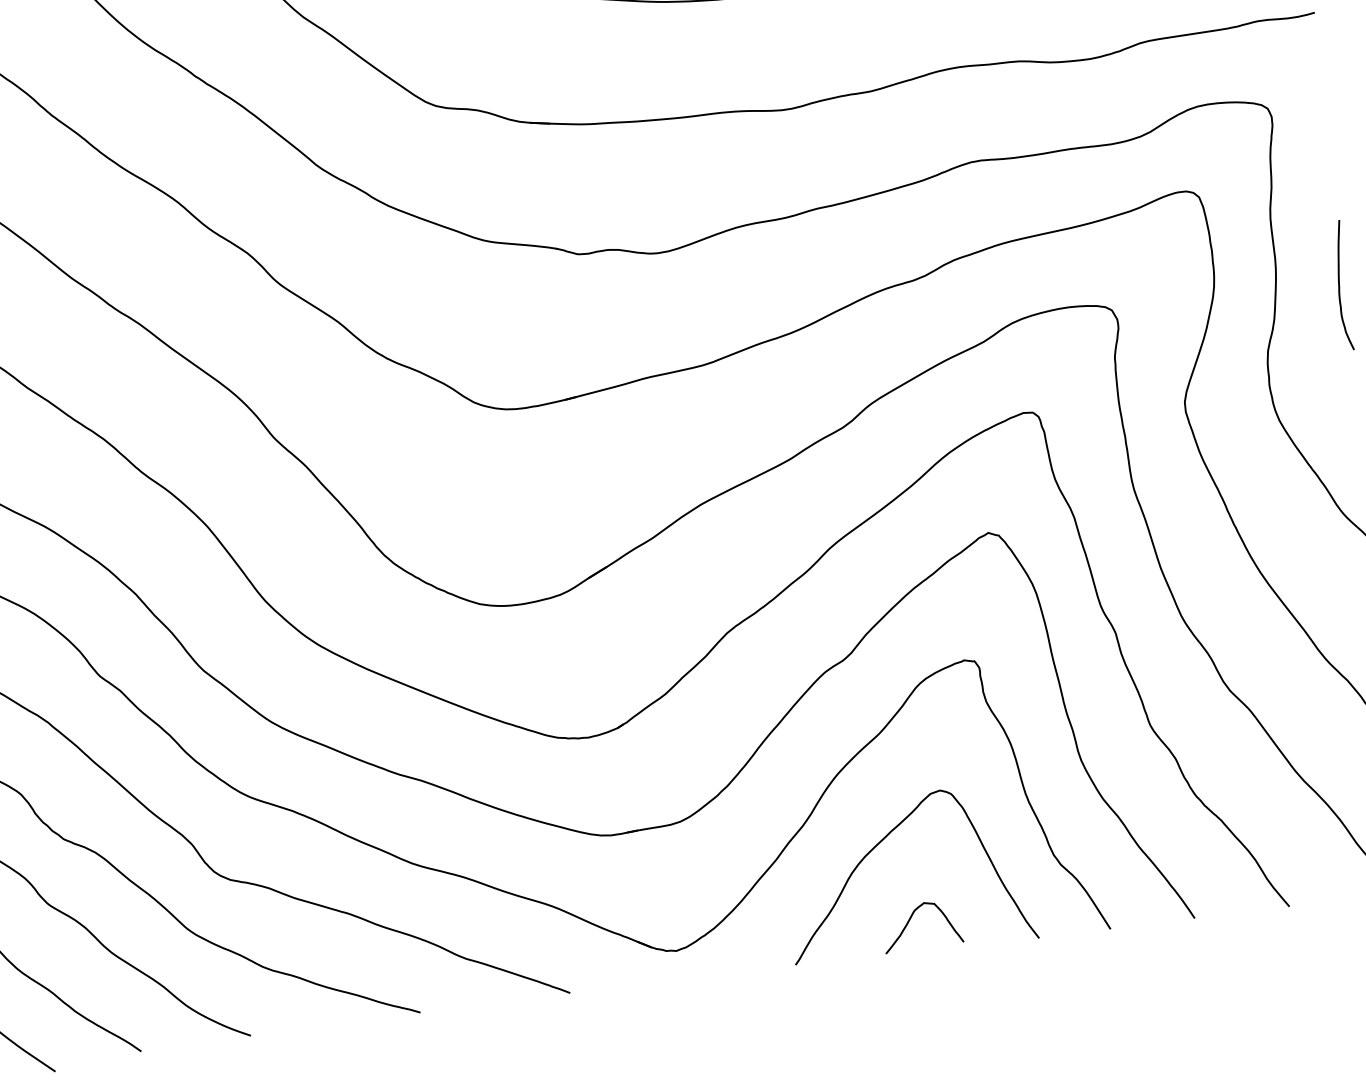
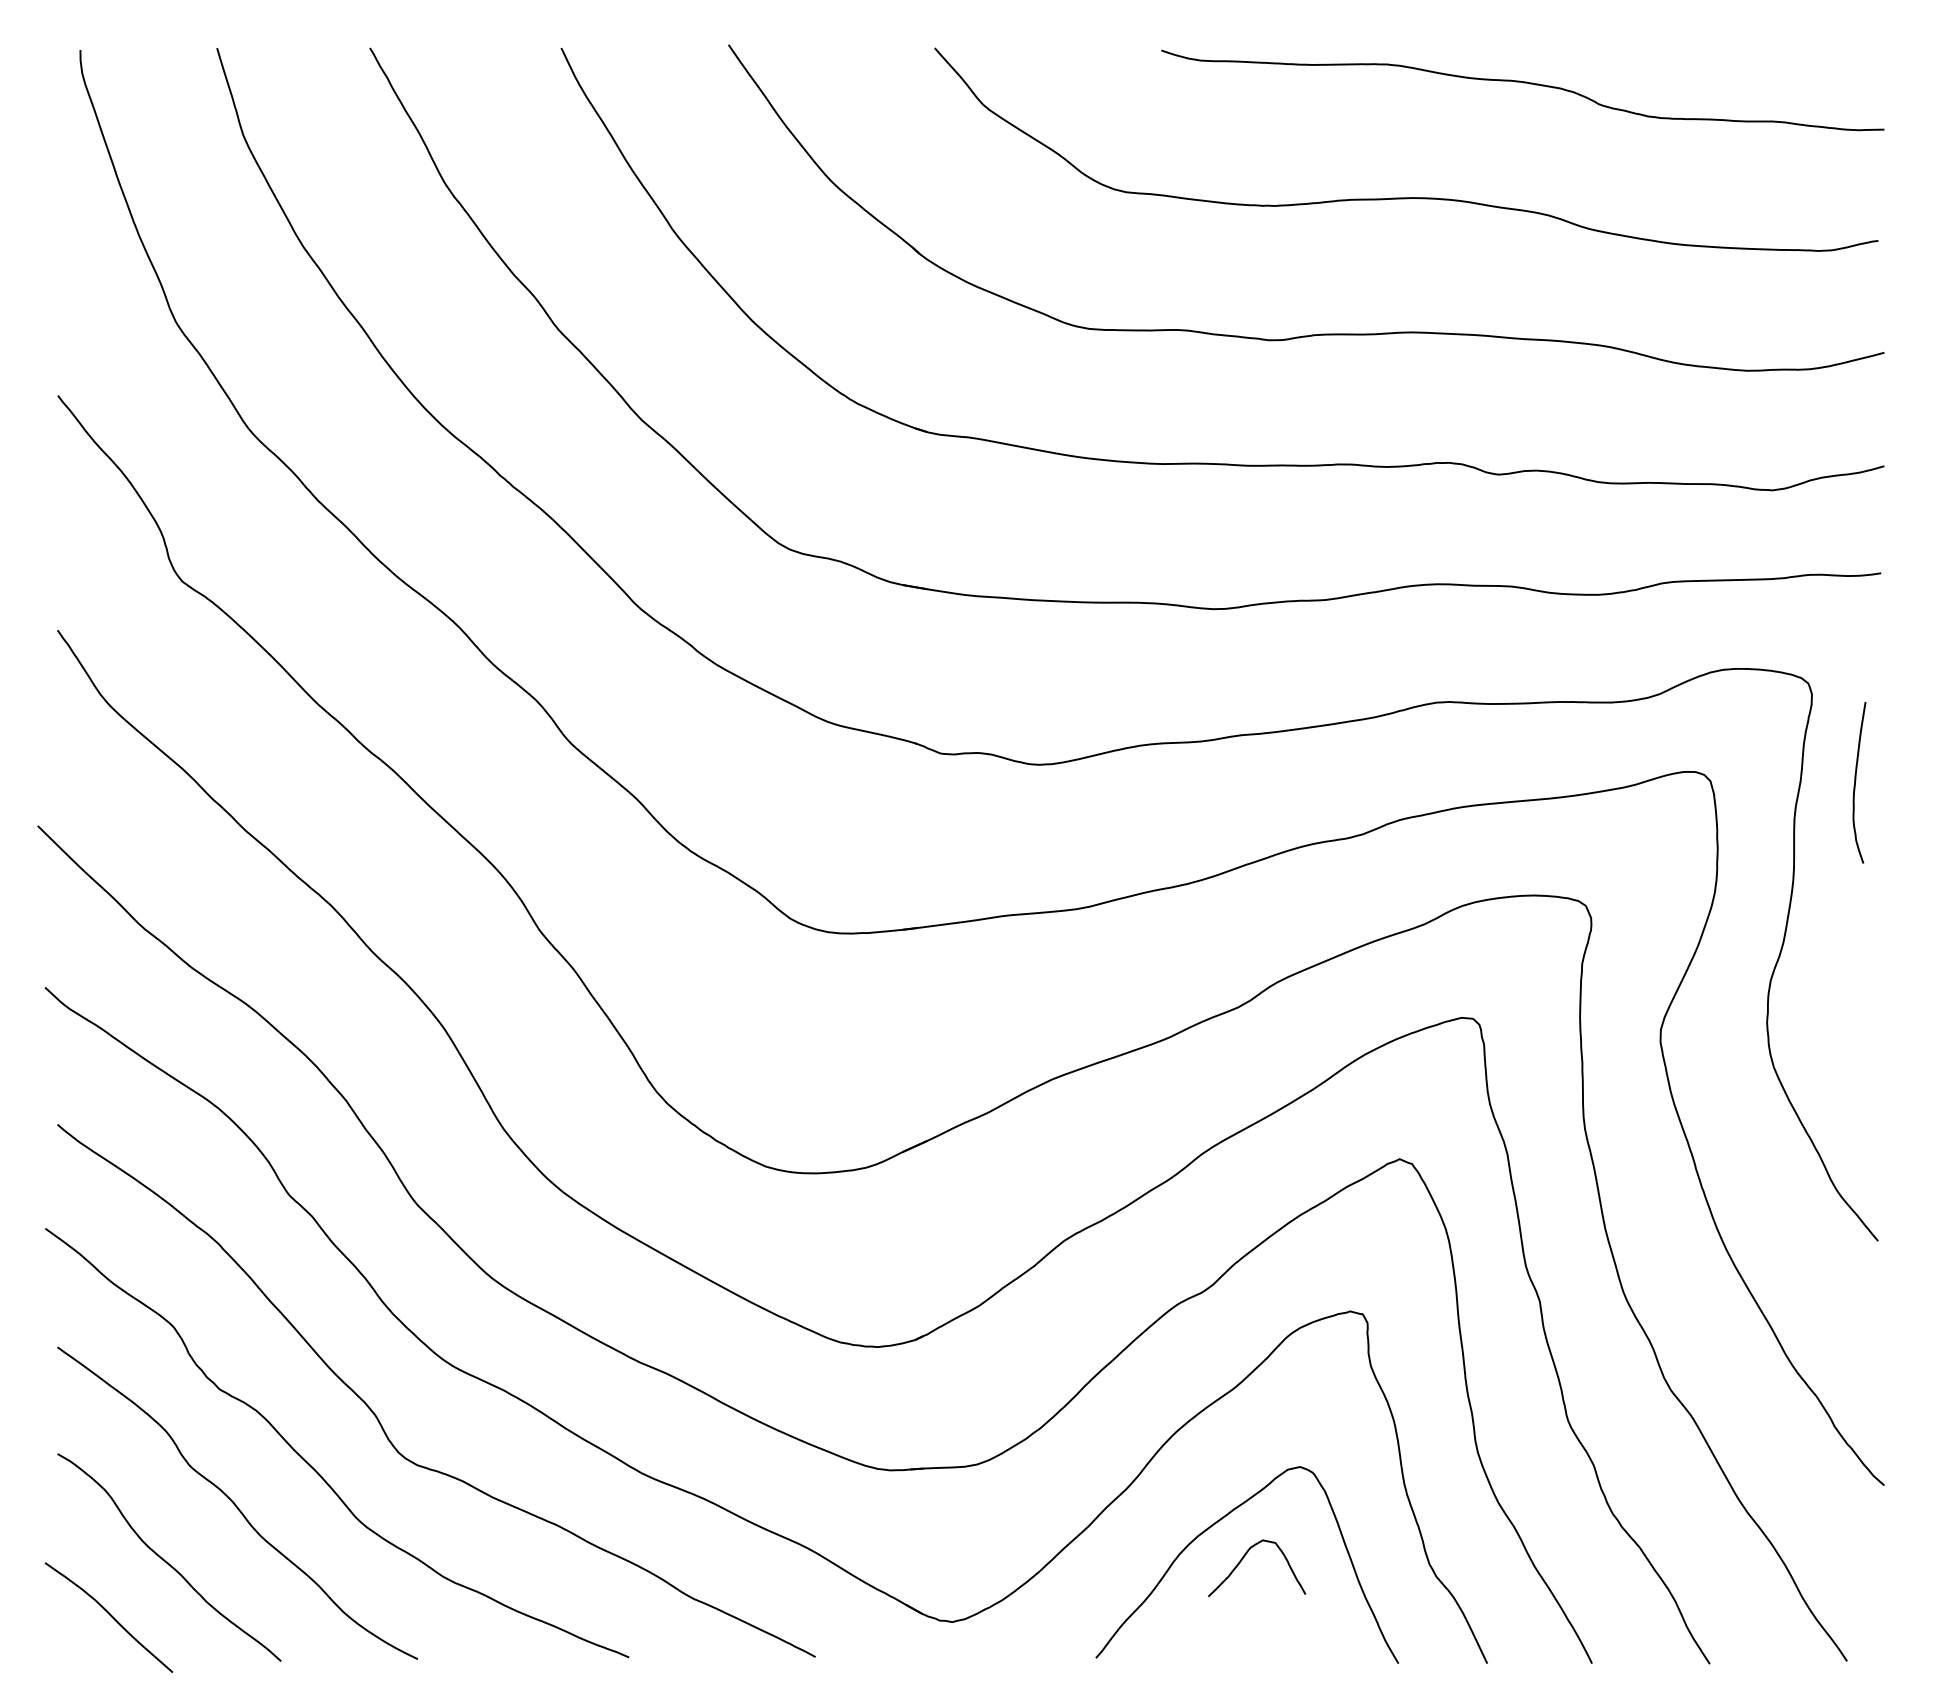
curve: (1340, 284) -> (1856, 781), moved
curve: (911, 917) -> (1245, 1556), moved

